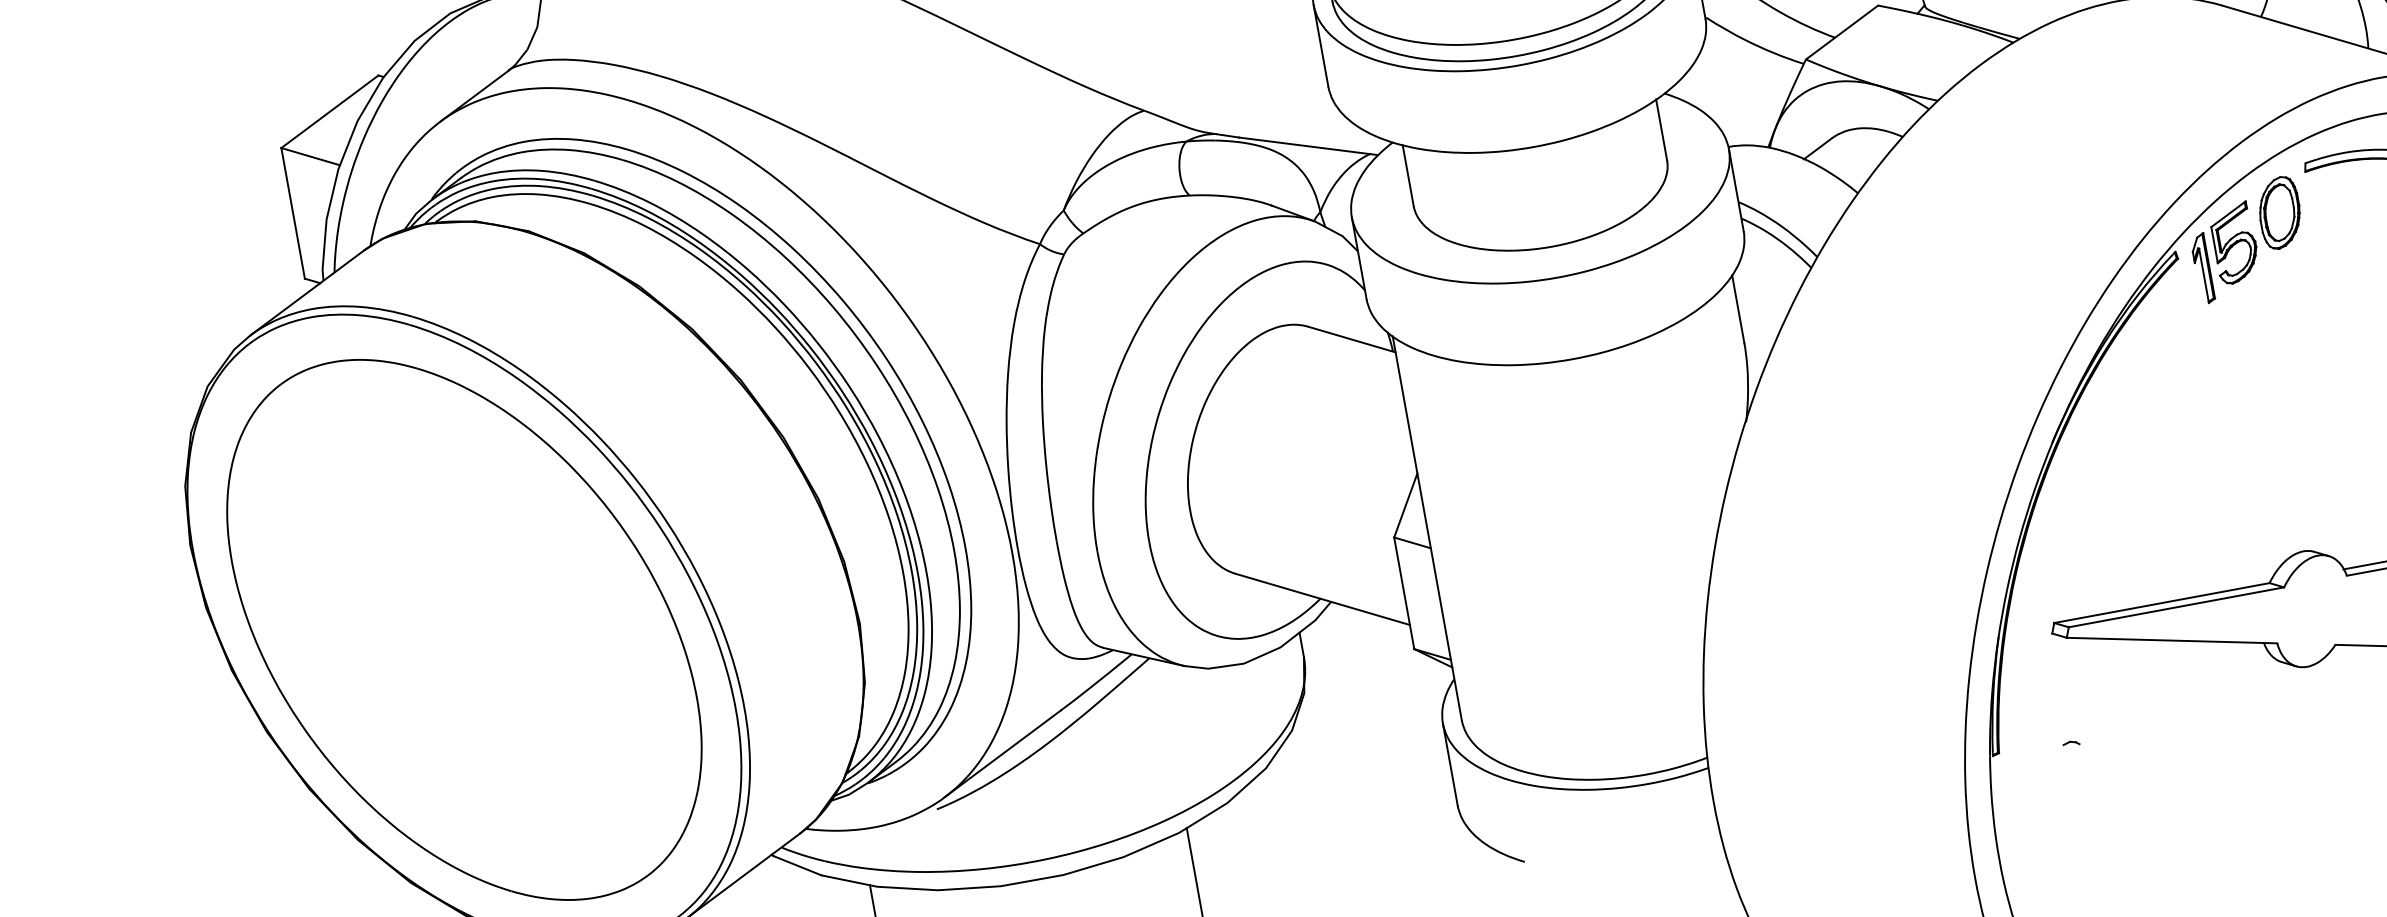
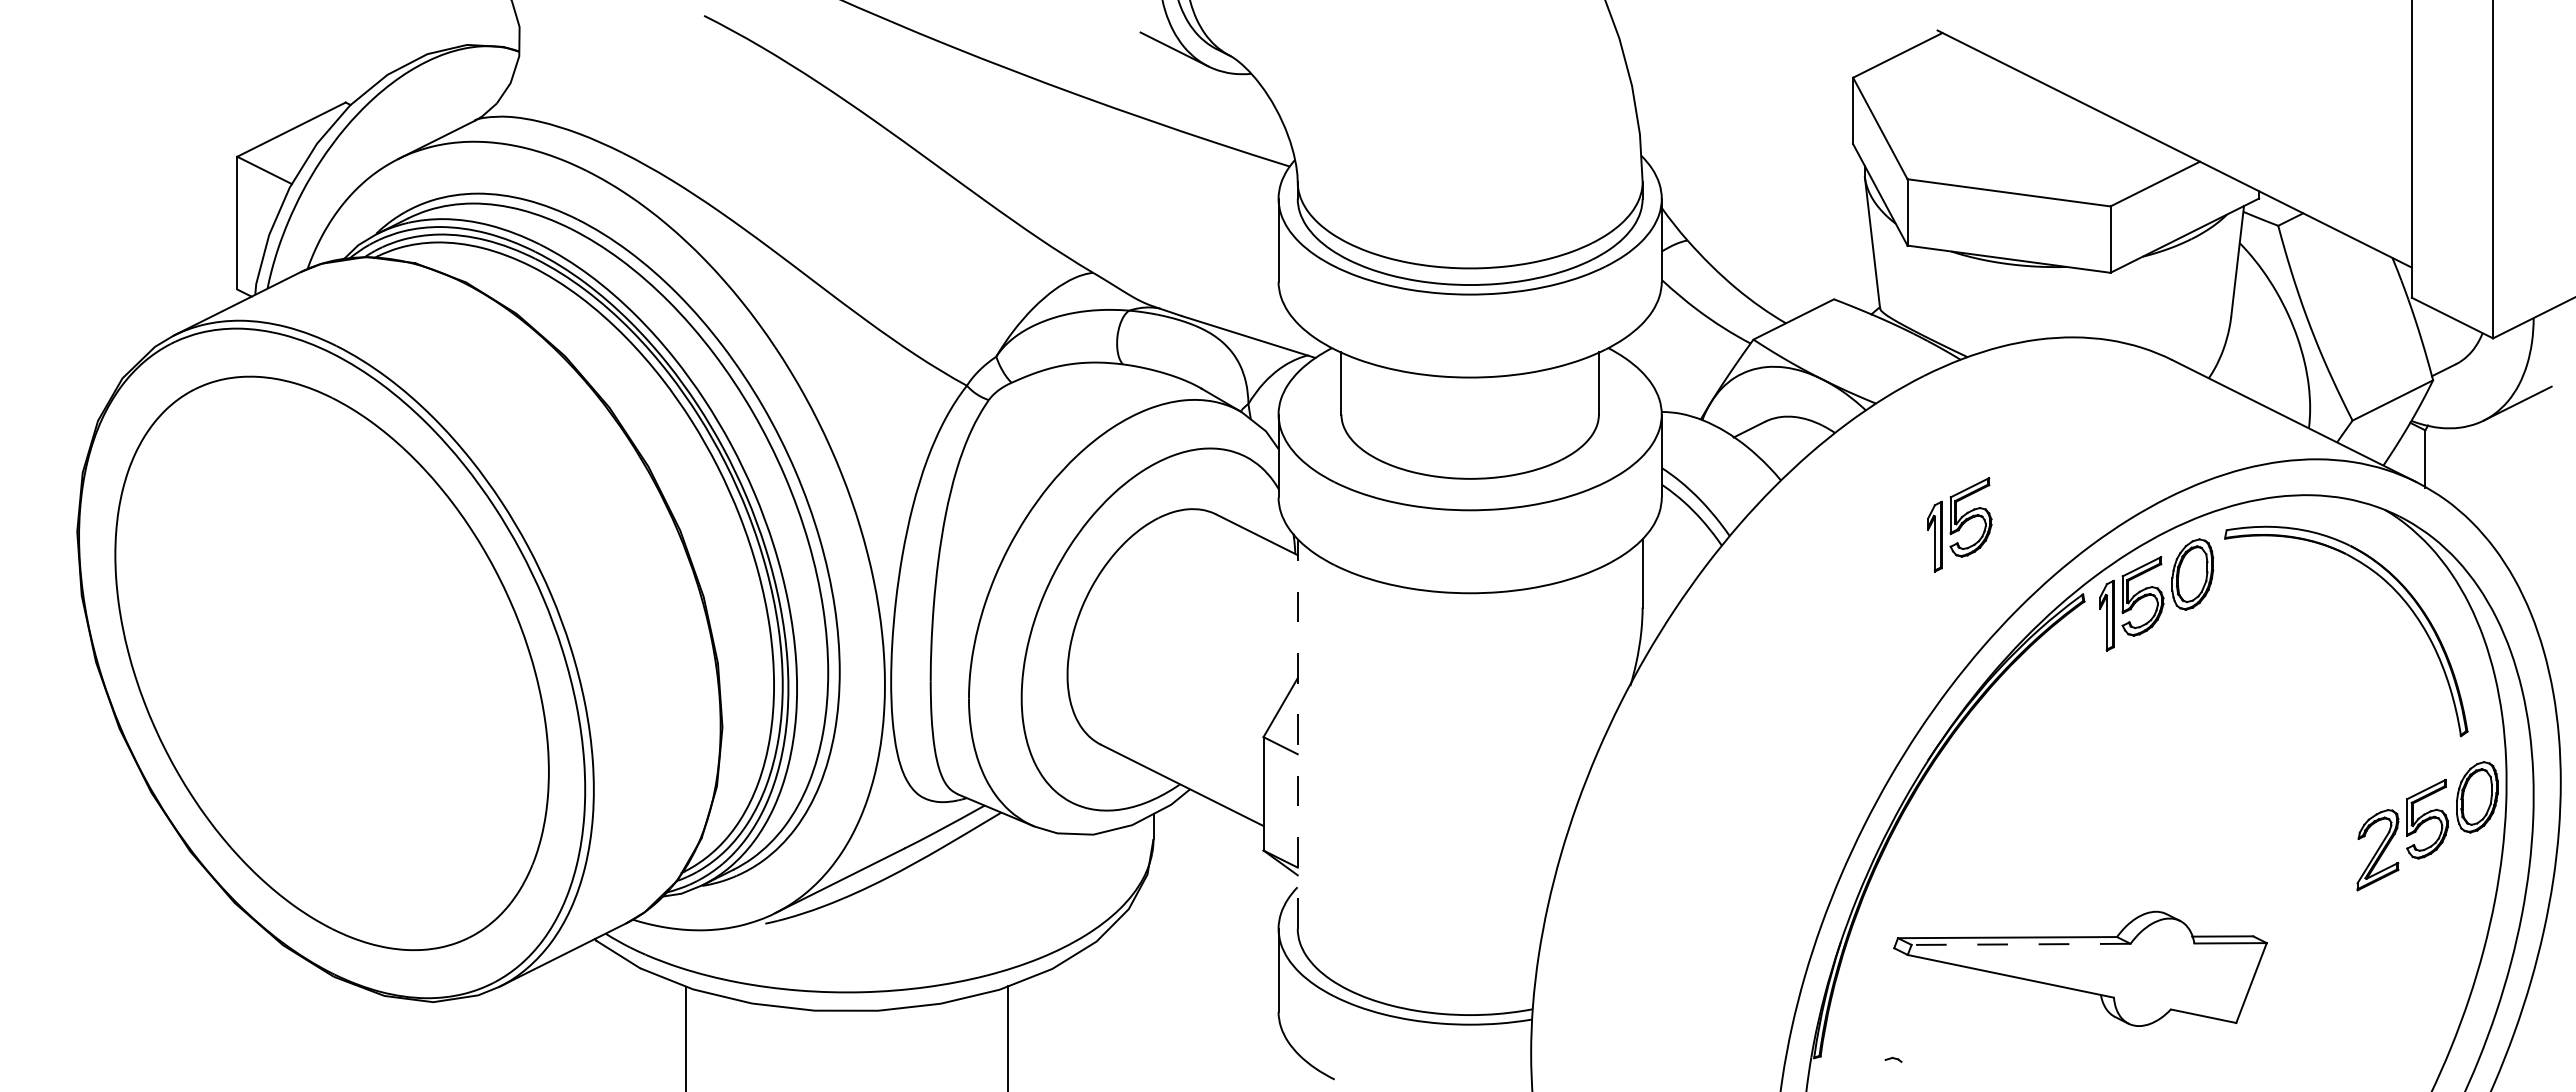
part: (2041, 204) -> (1959, 524), added
line: (1426, 527) -> (1297, 733), solid -> dashed
line: (2176, 607) -> (2021, 944), solid -> dashed

